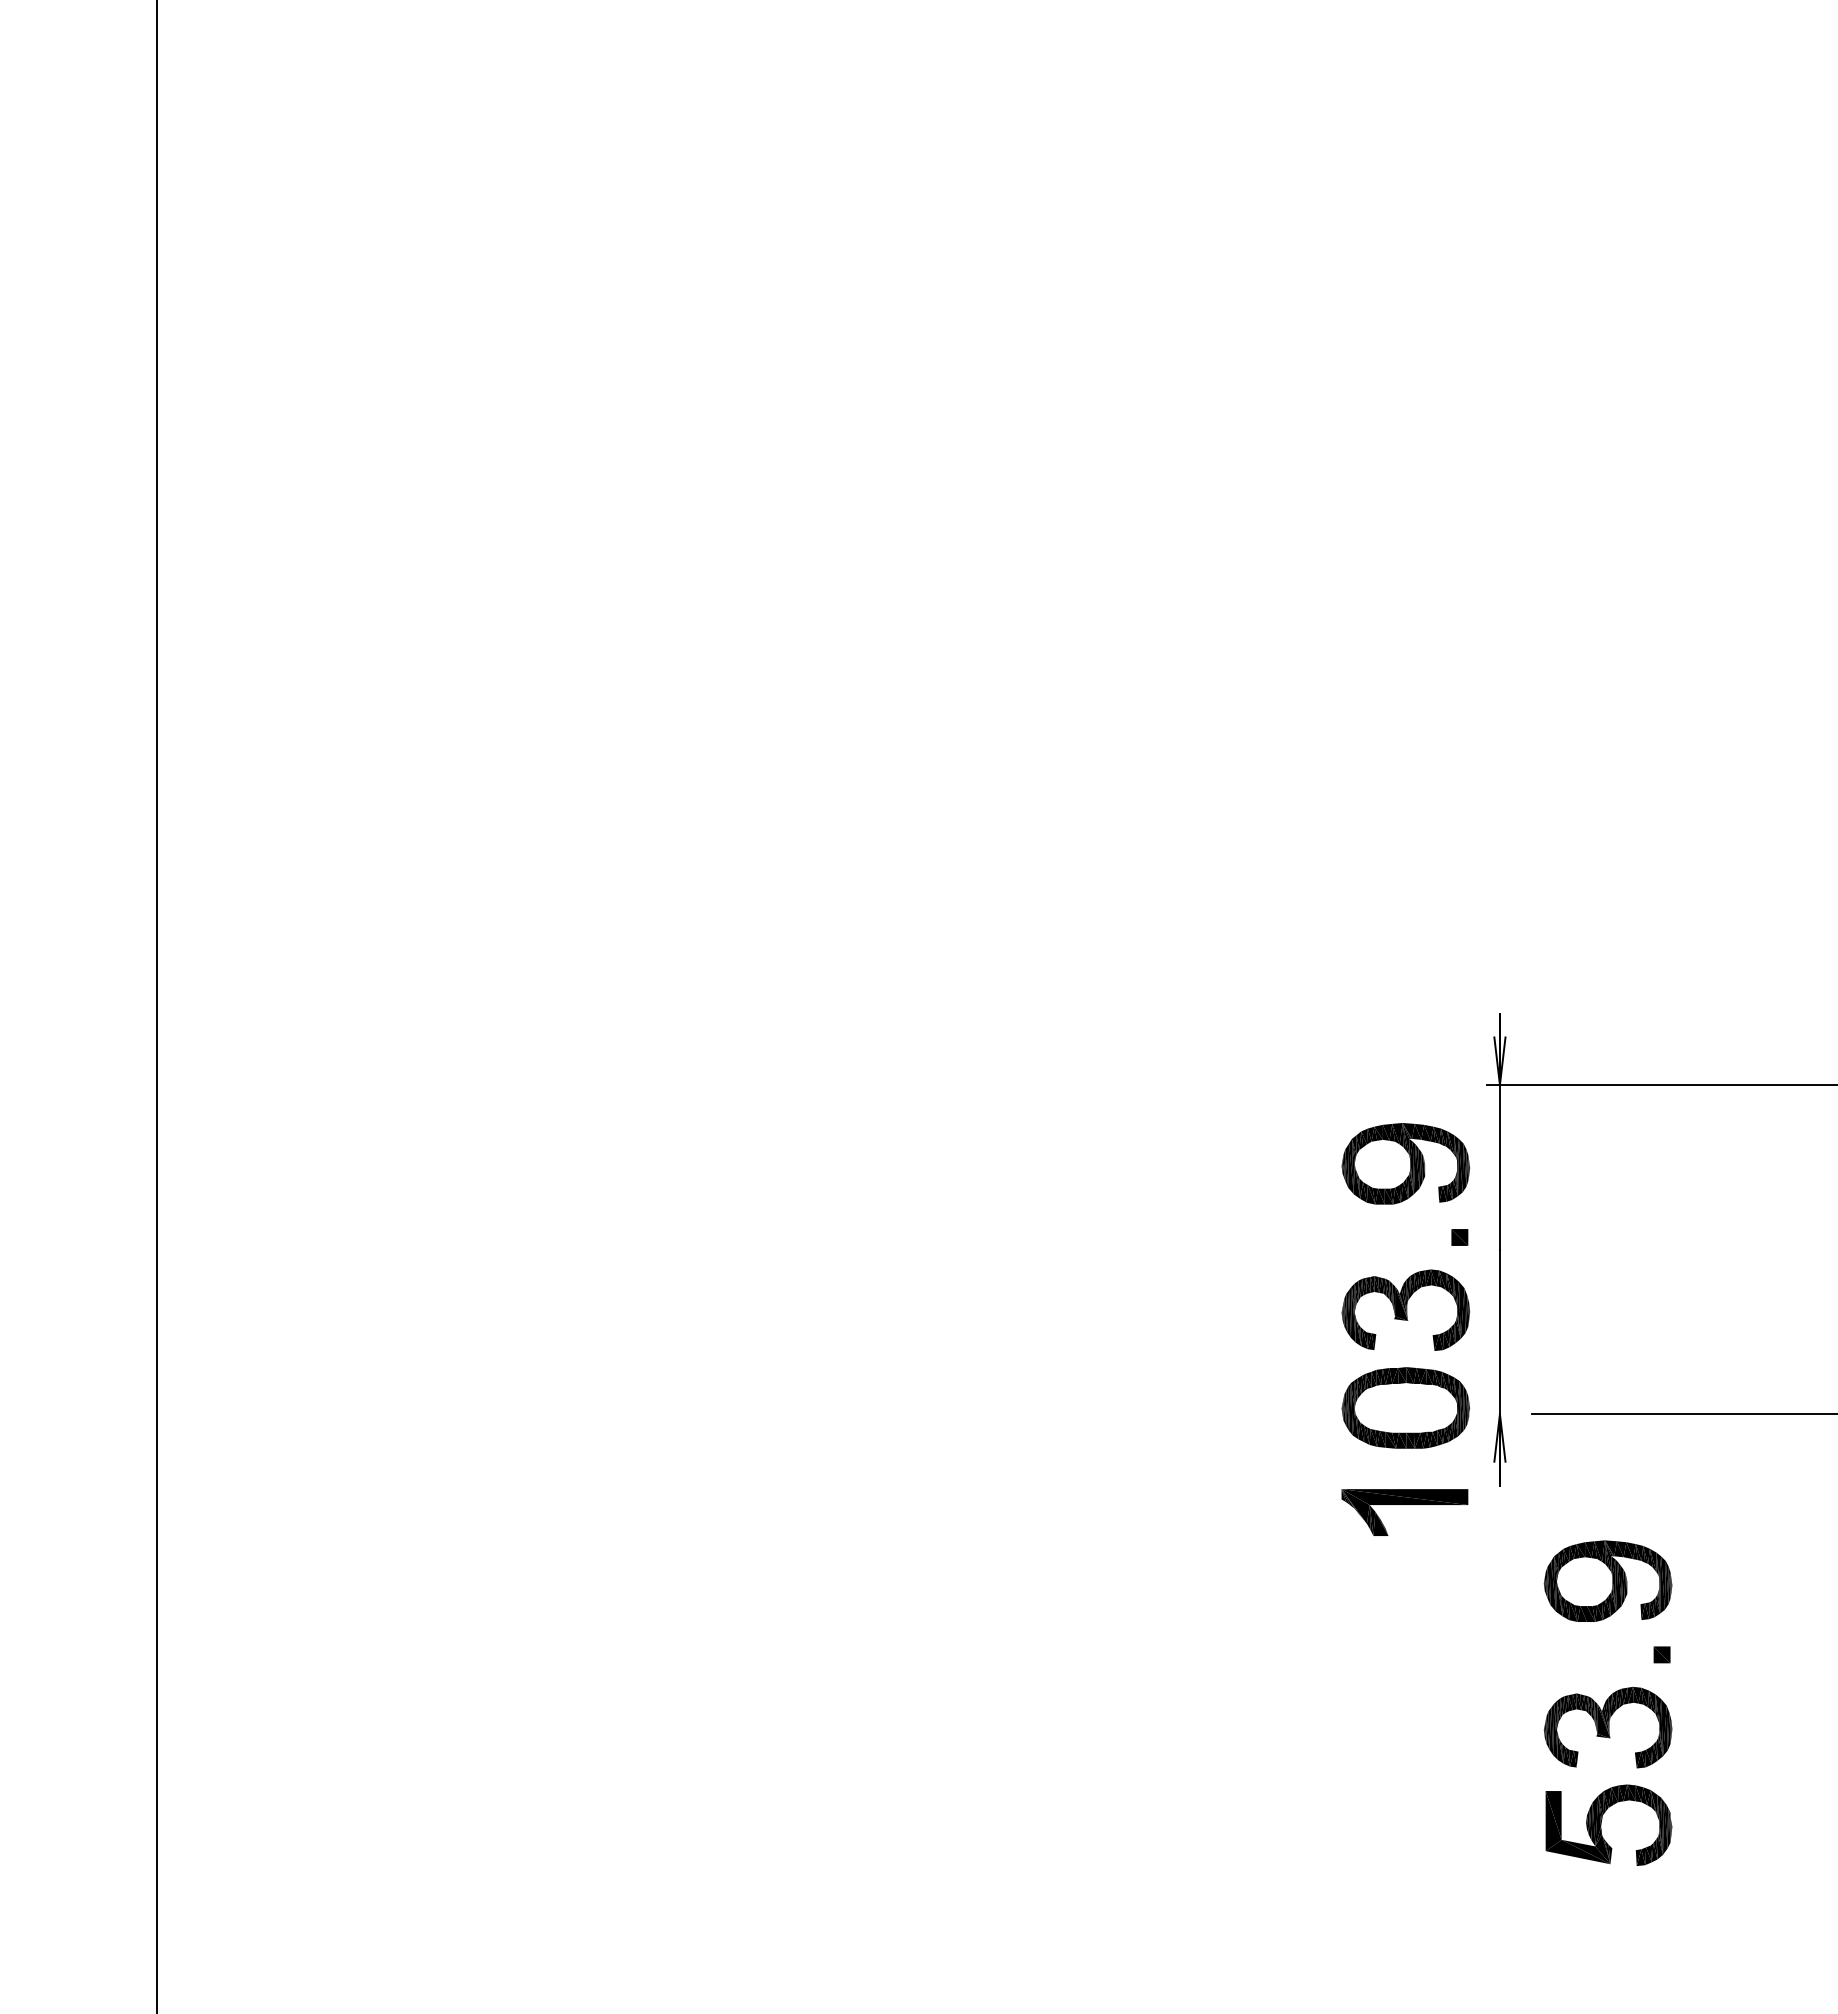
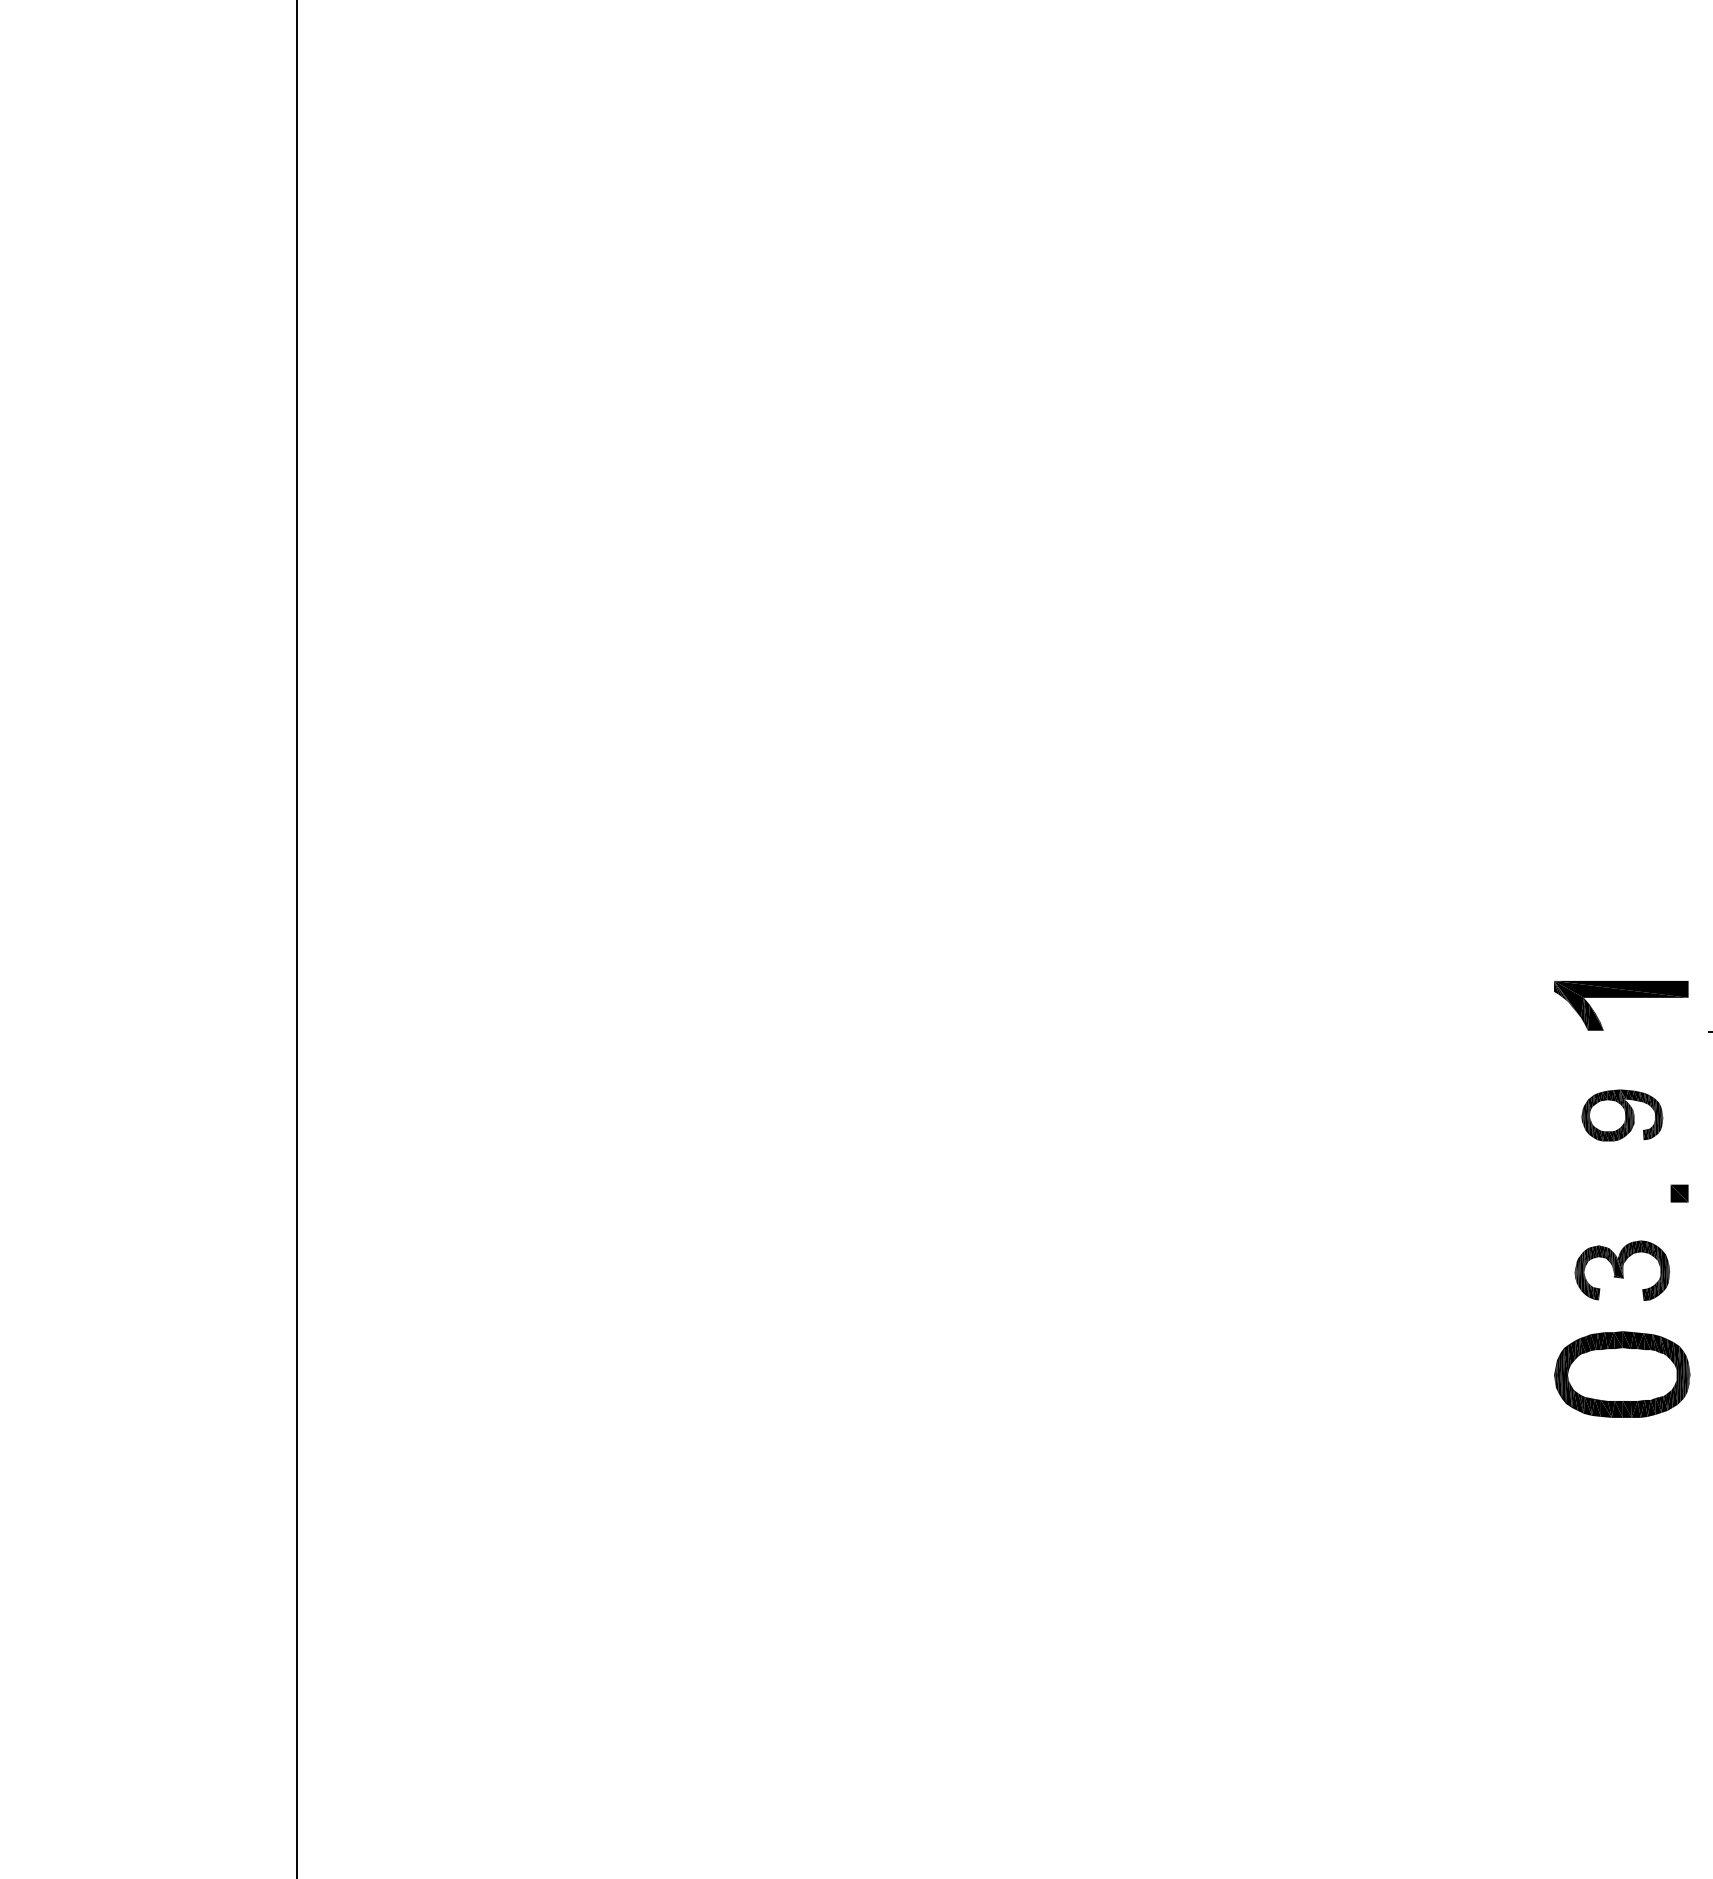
part: (1405, 1163) -> (1621, 1115), size x0.6
part: (1405, 1309) -> (1621, 1270), size x0.7
part: (1404, 1504) -> (1620, 997), moved

